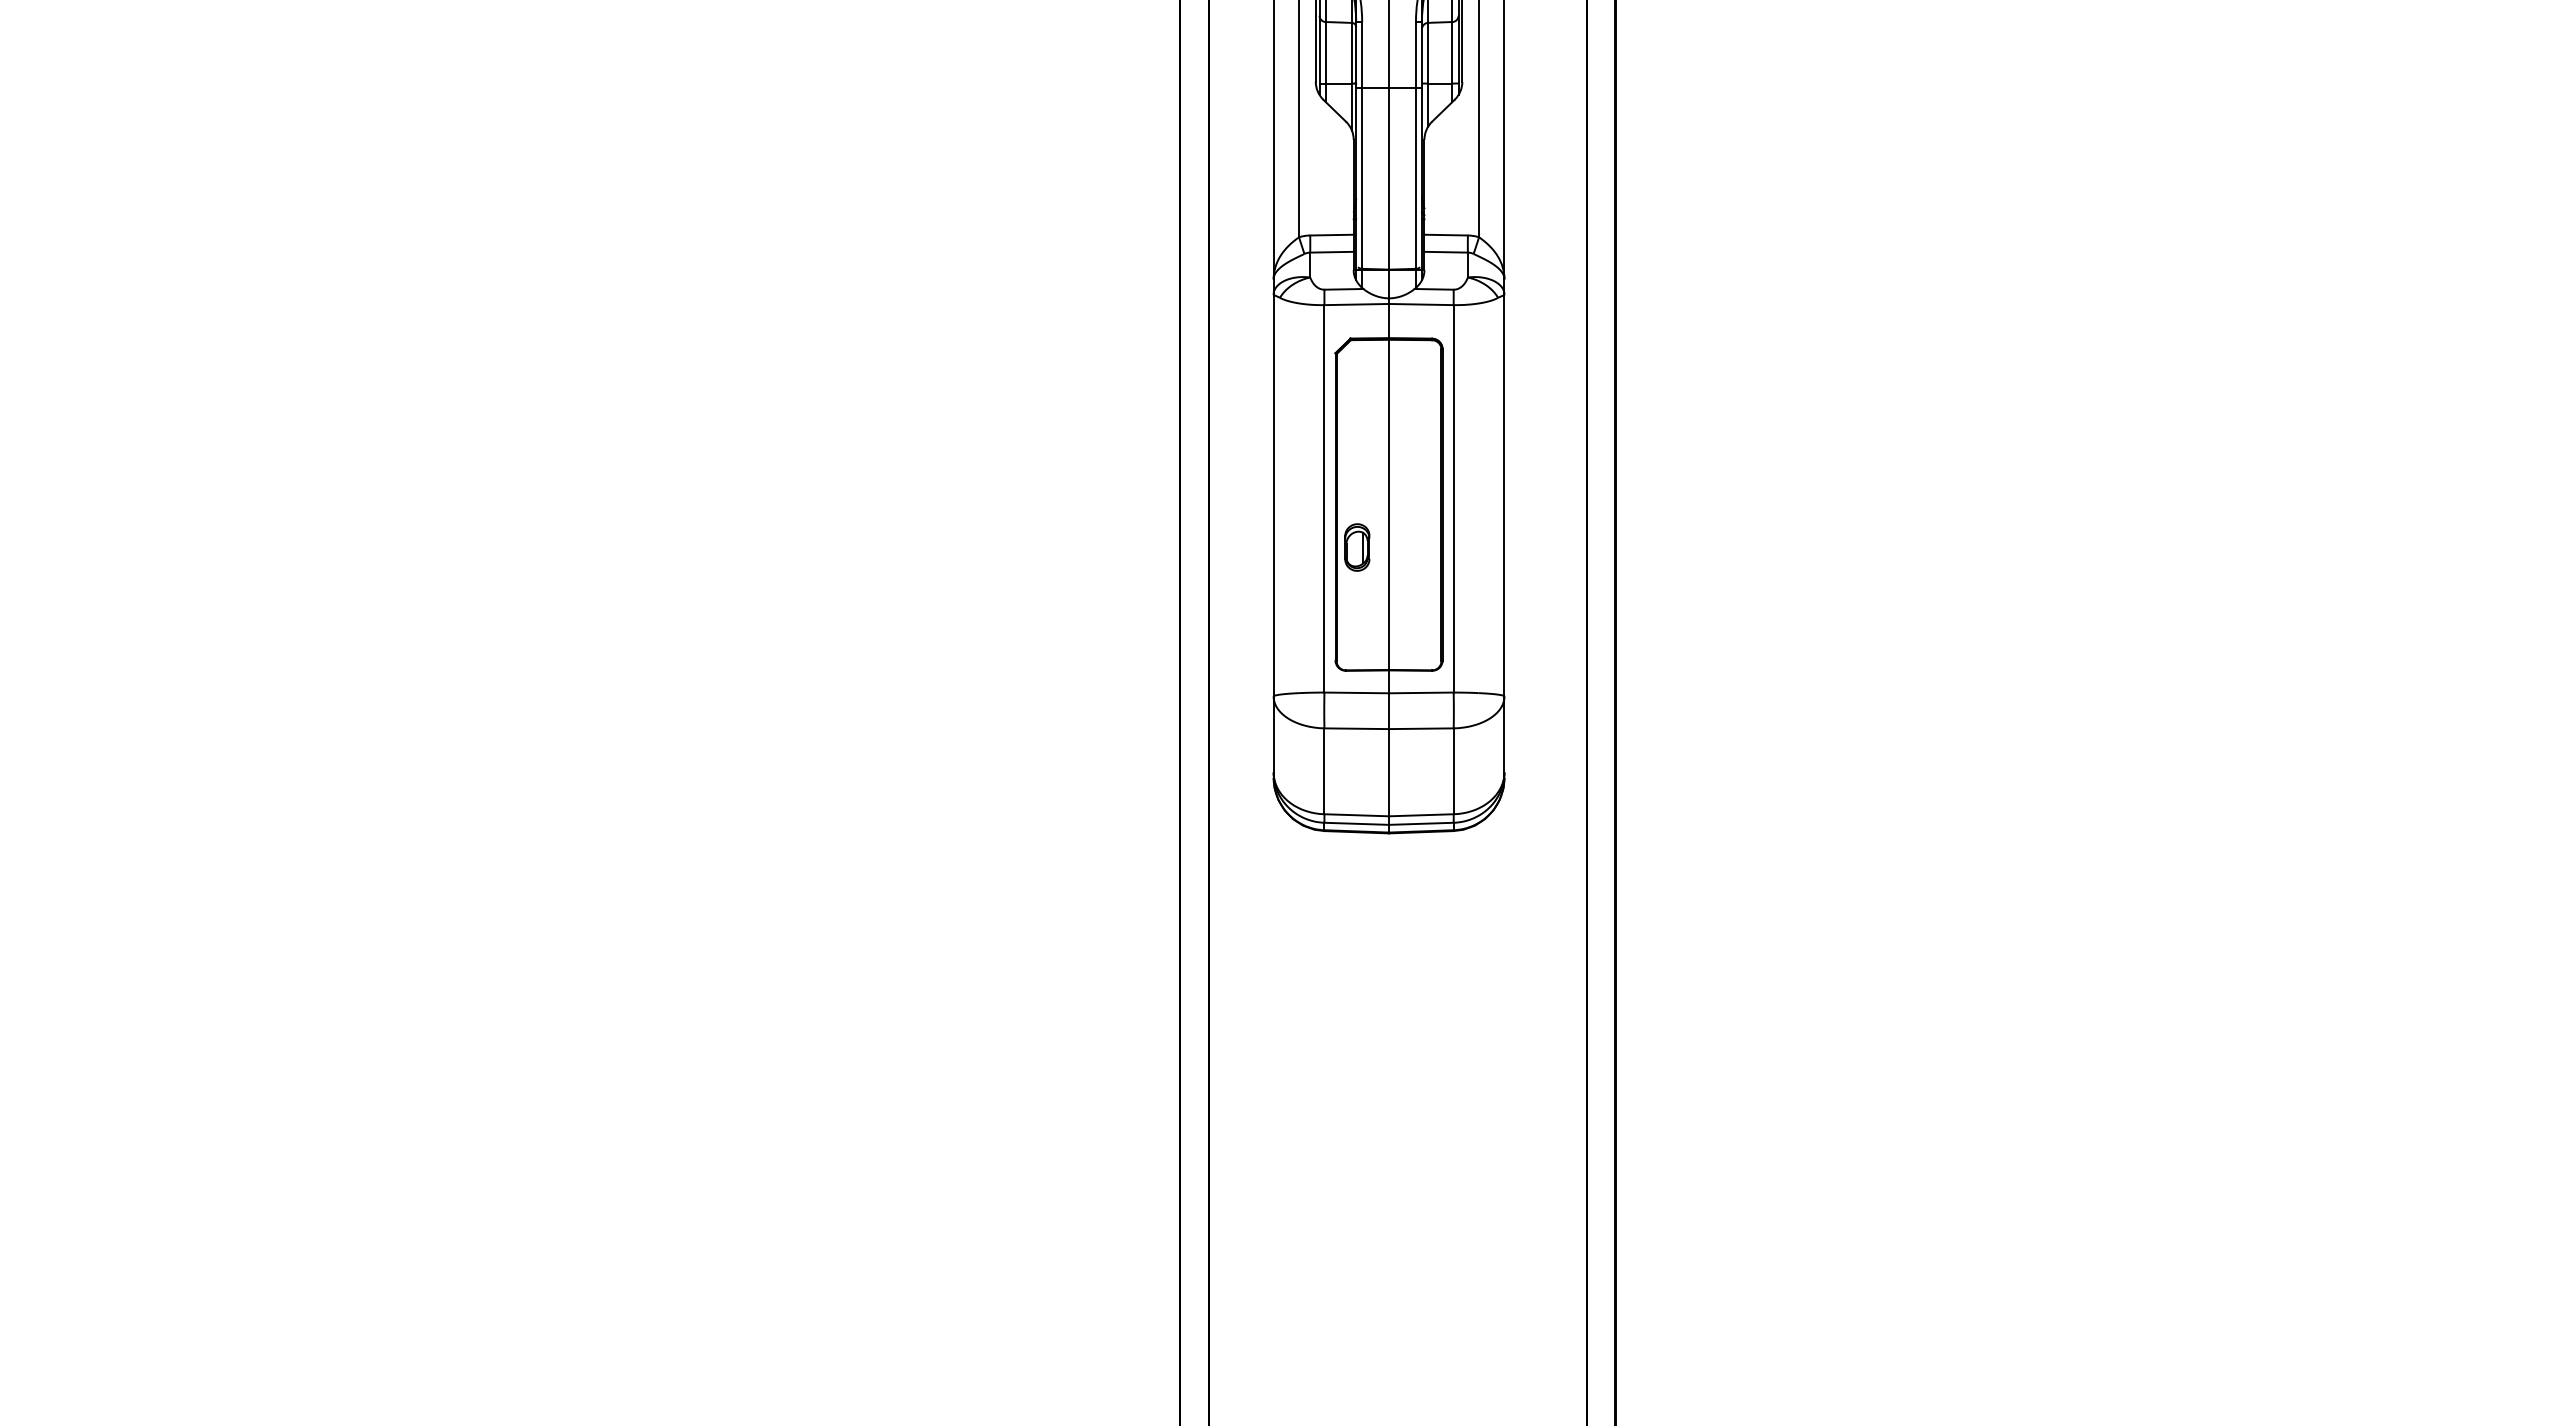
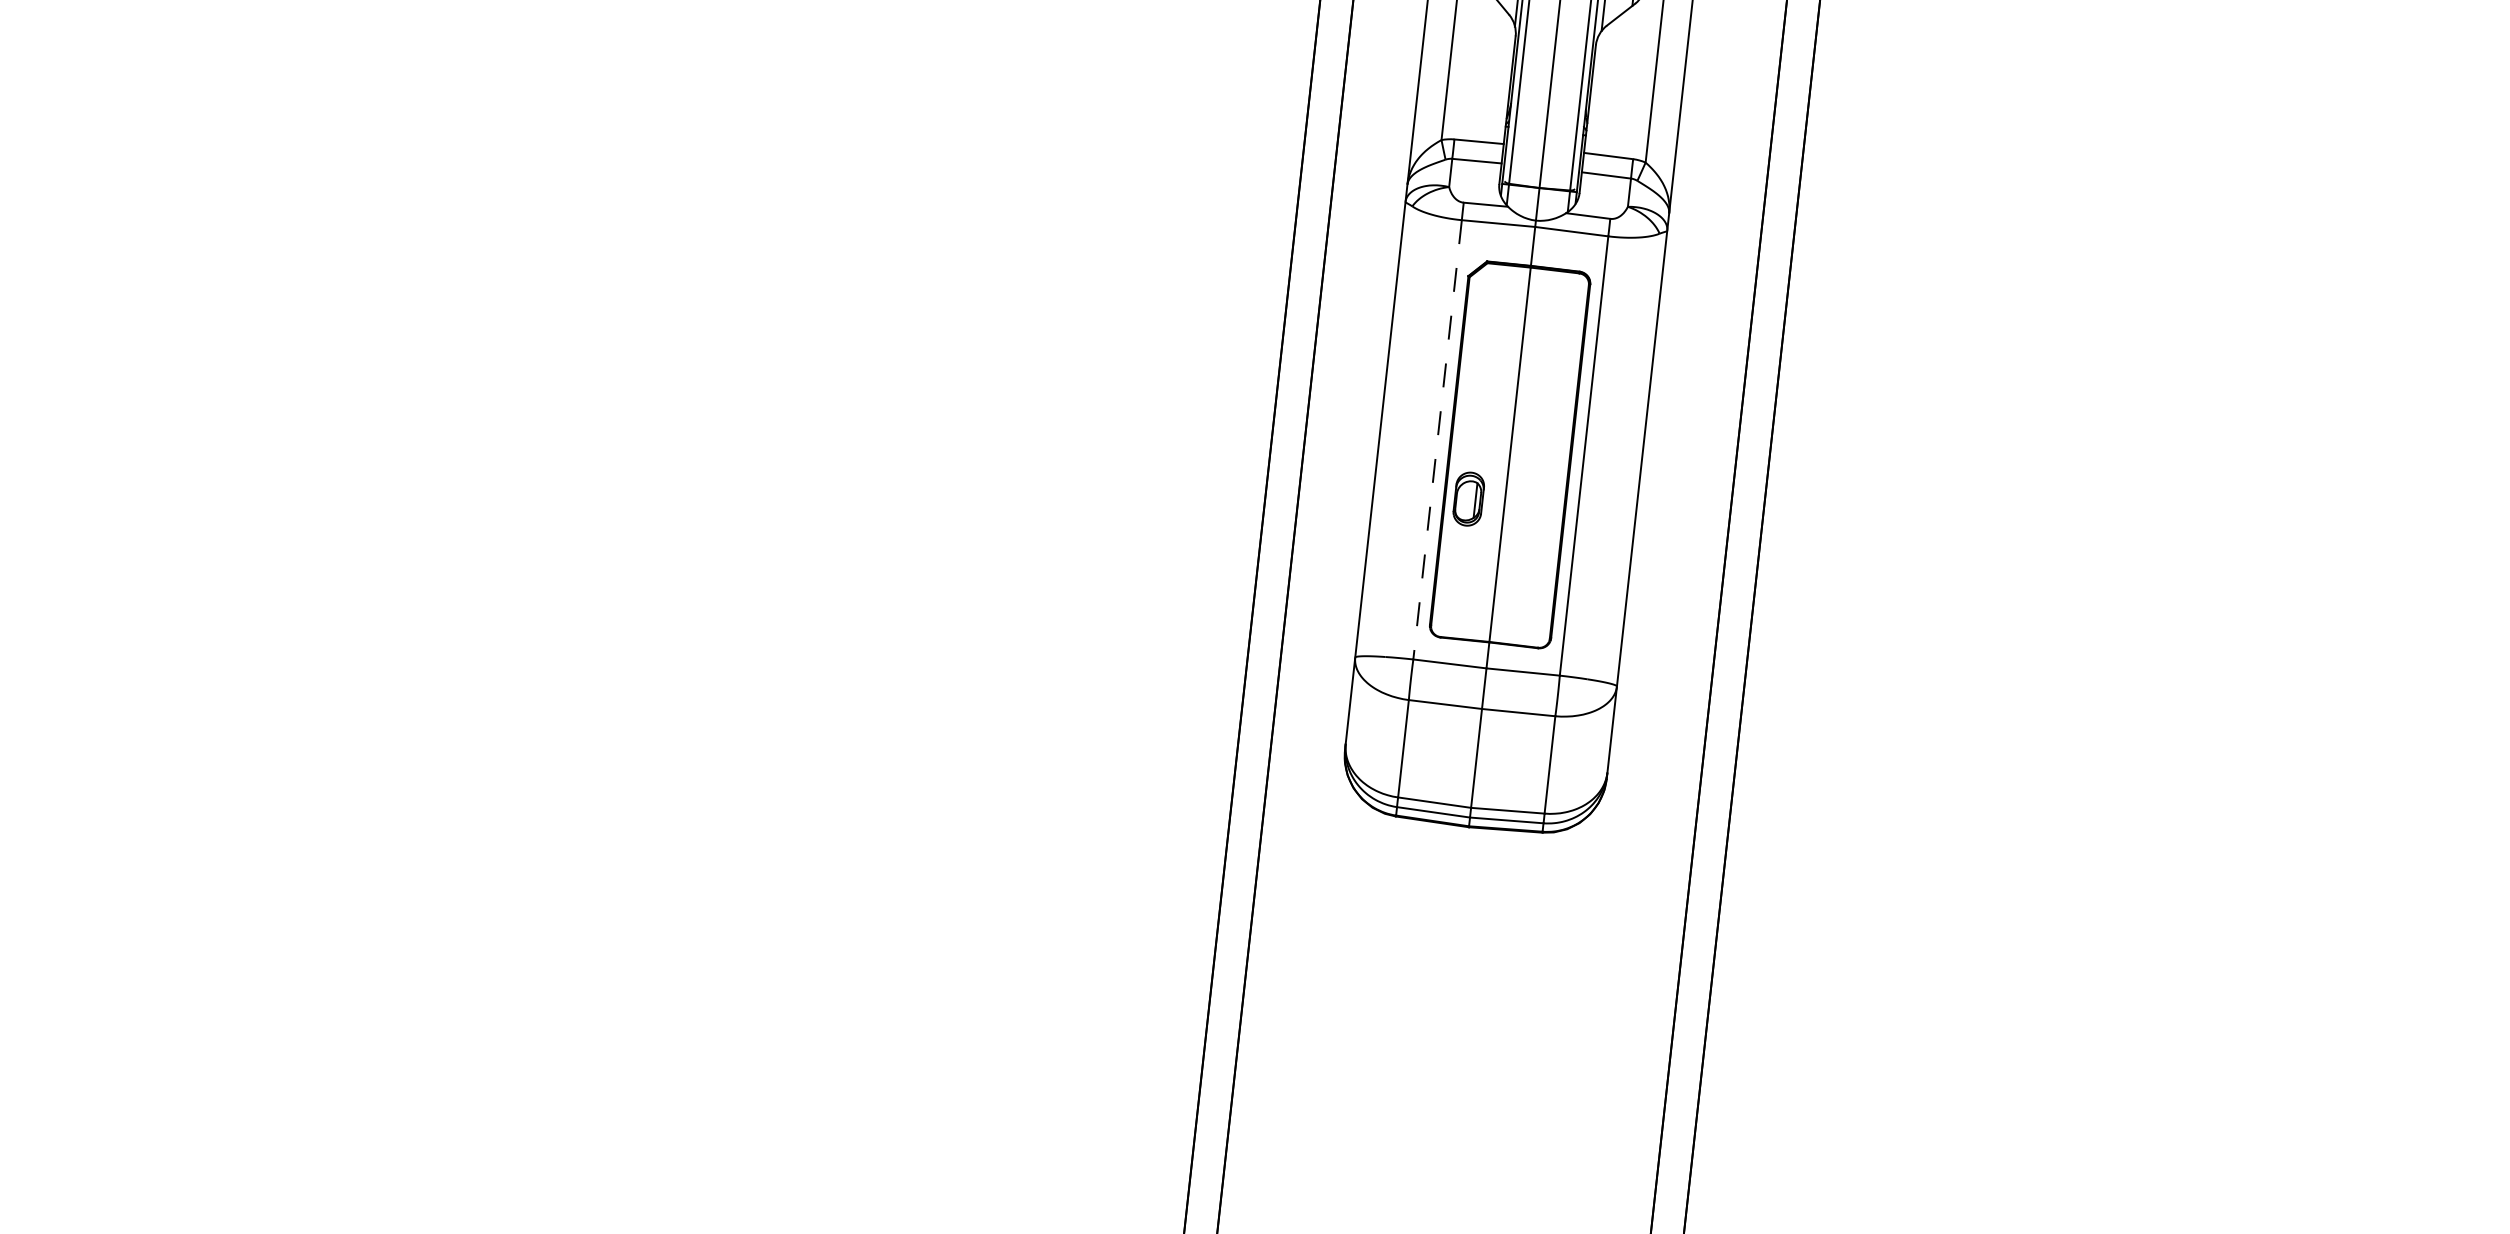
line: (1324, 498) -> (1437, 439), solid -> dashed

